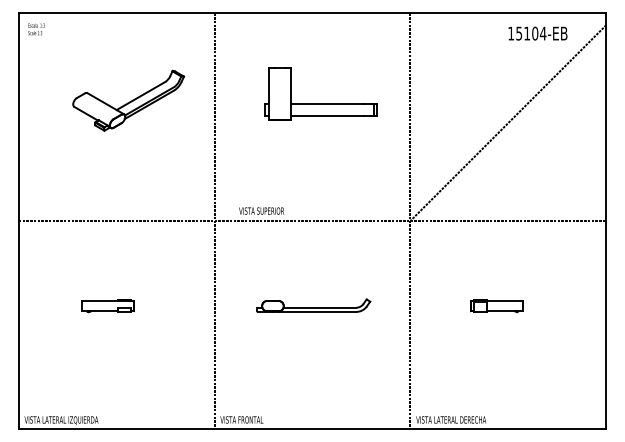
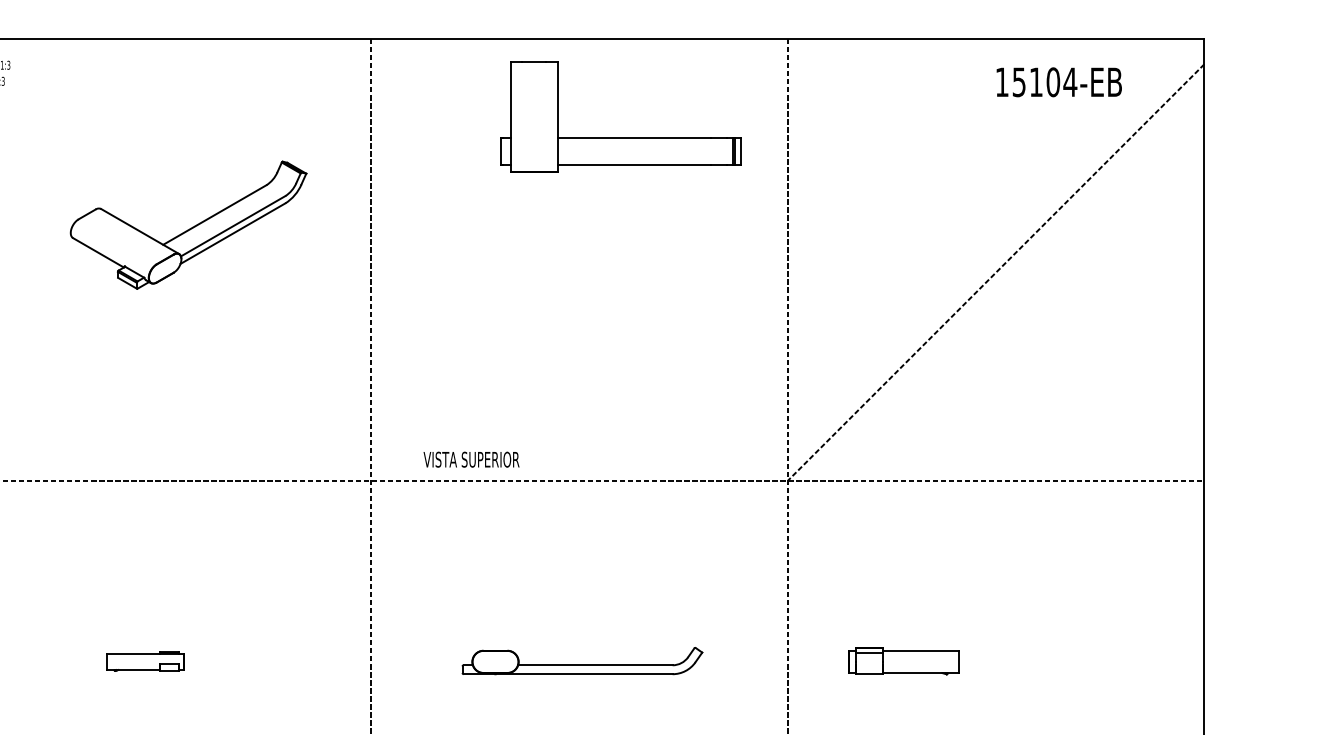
part: (320, 103) -> (620, 137), moved
part: (107, 306) -> (143, 662), size x0.7
part: (496, 306) -> (902, 662), moved

